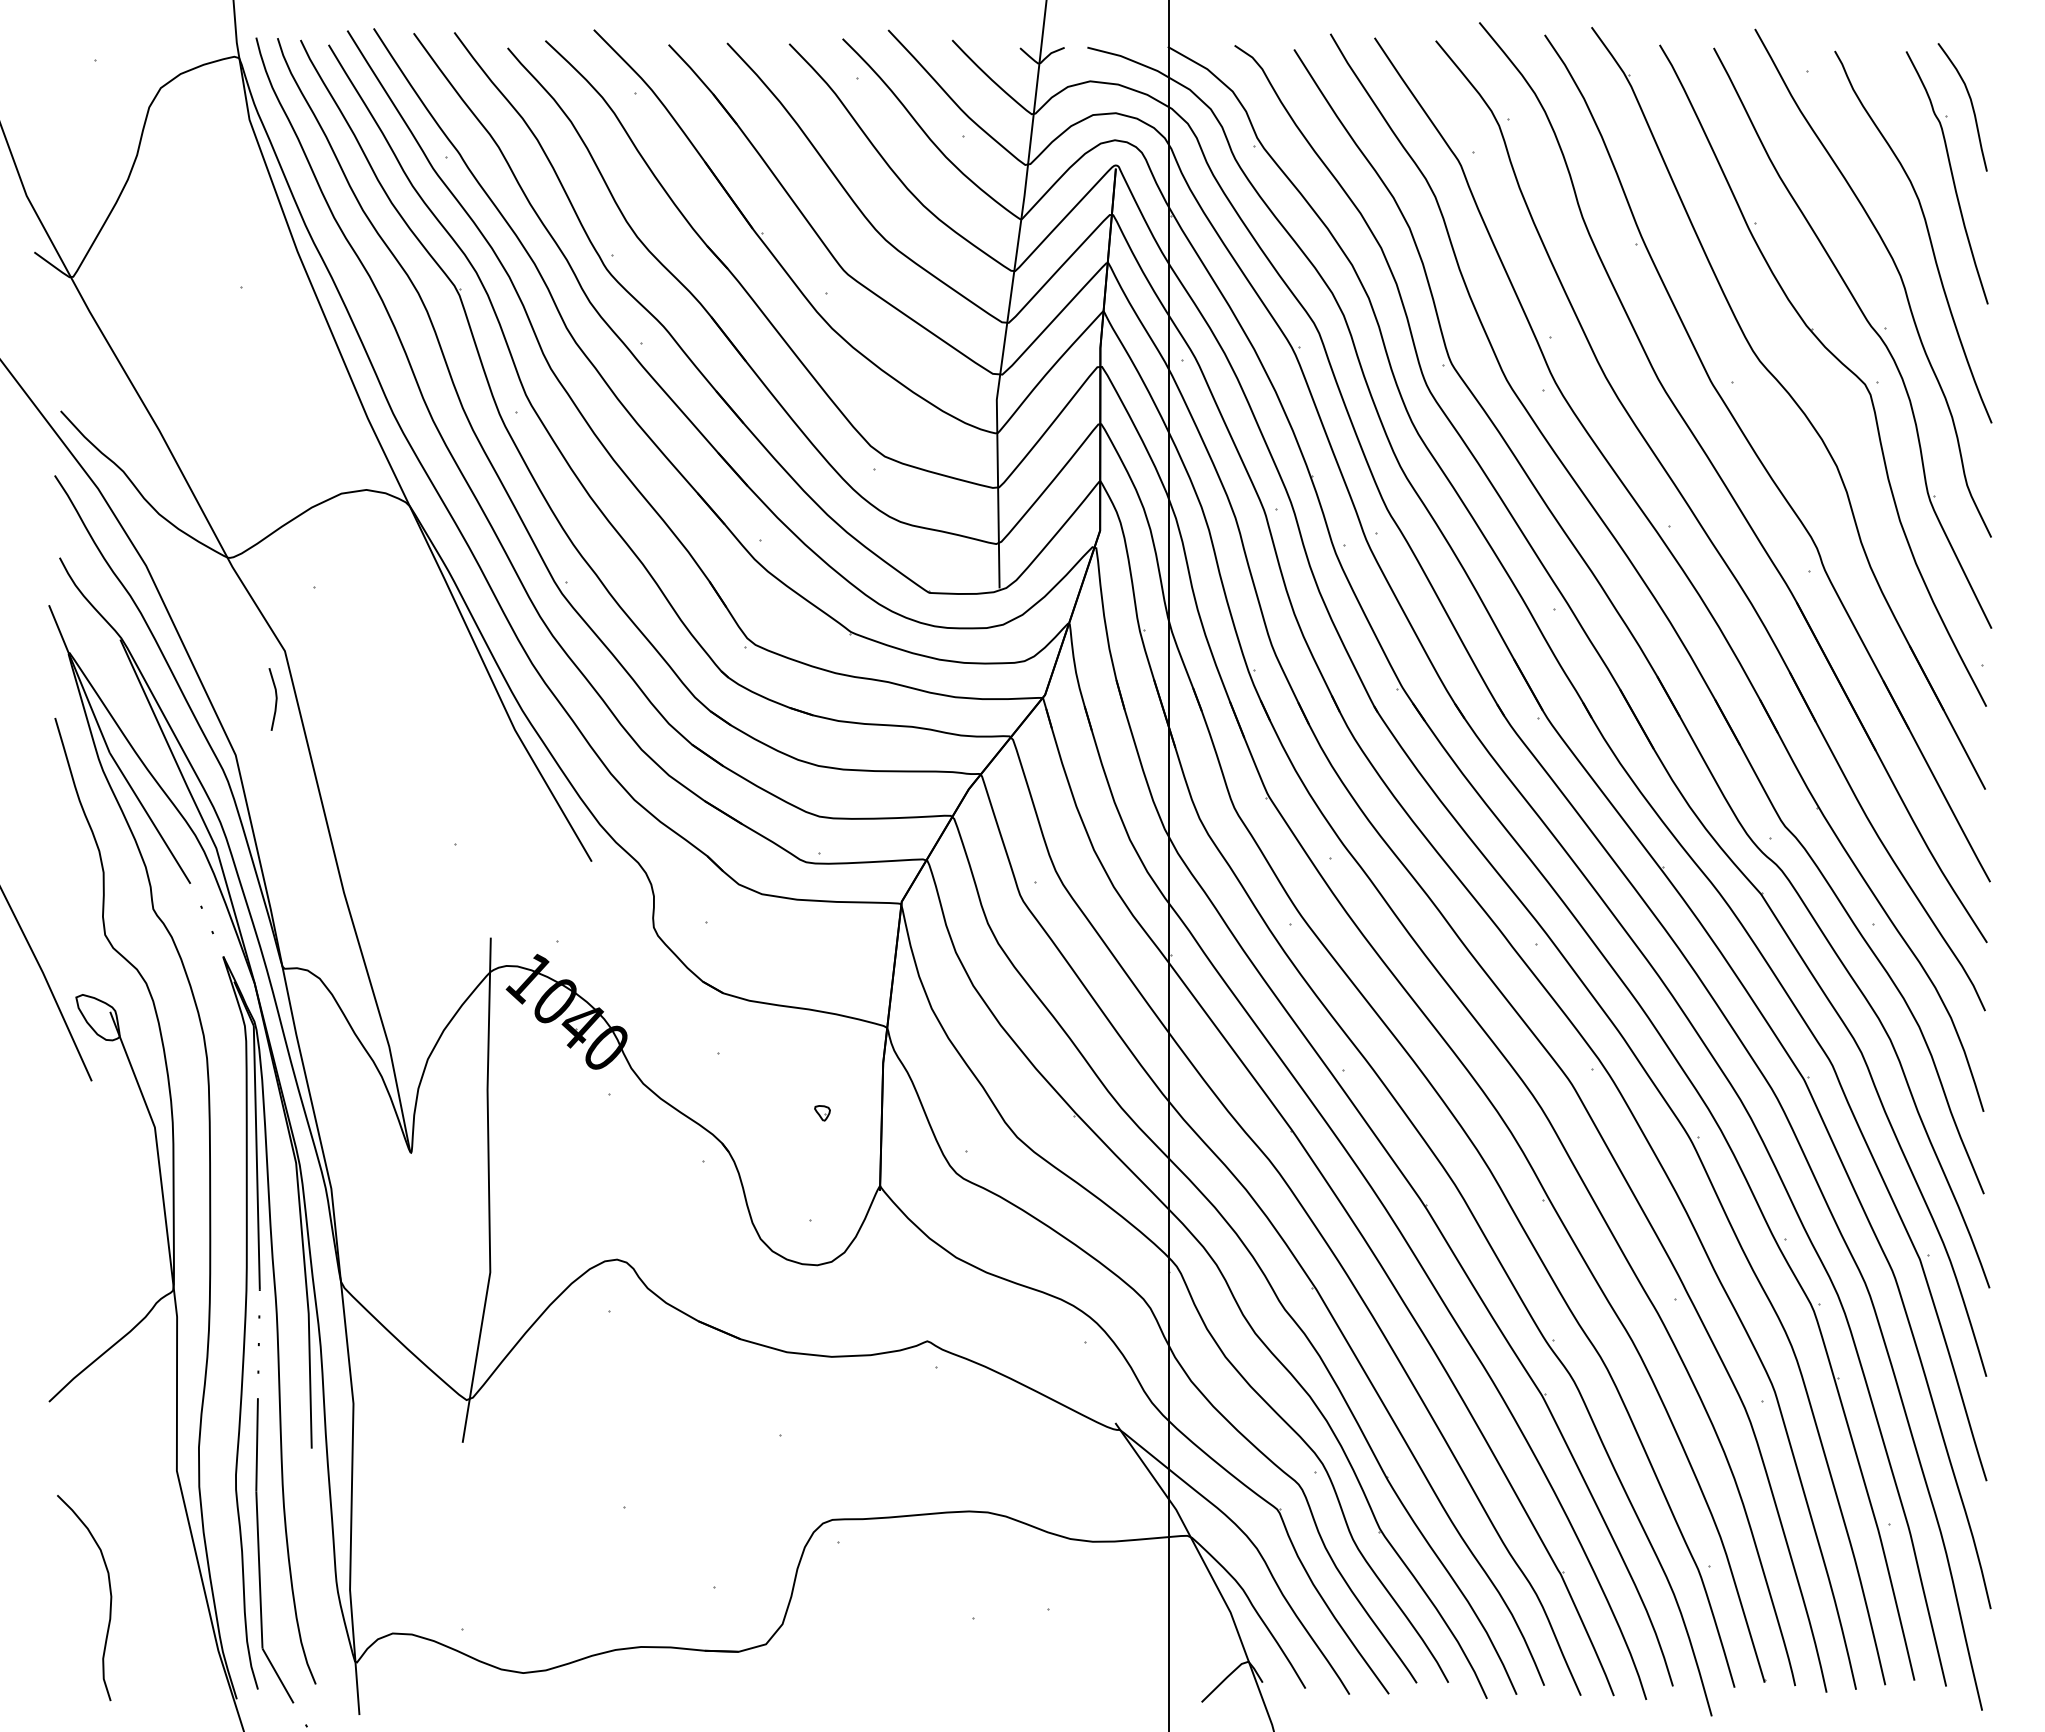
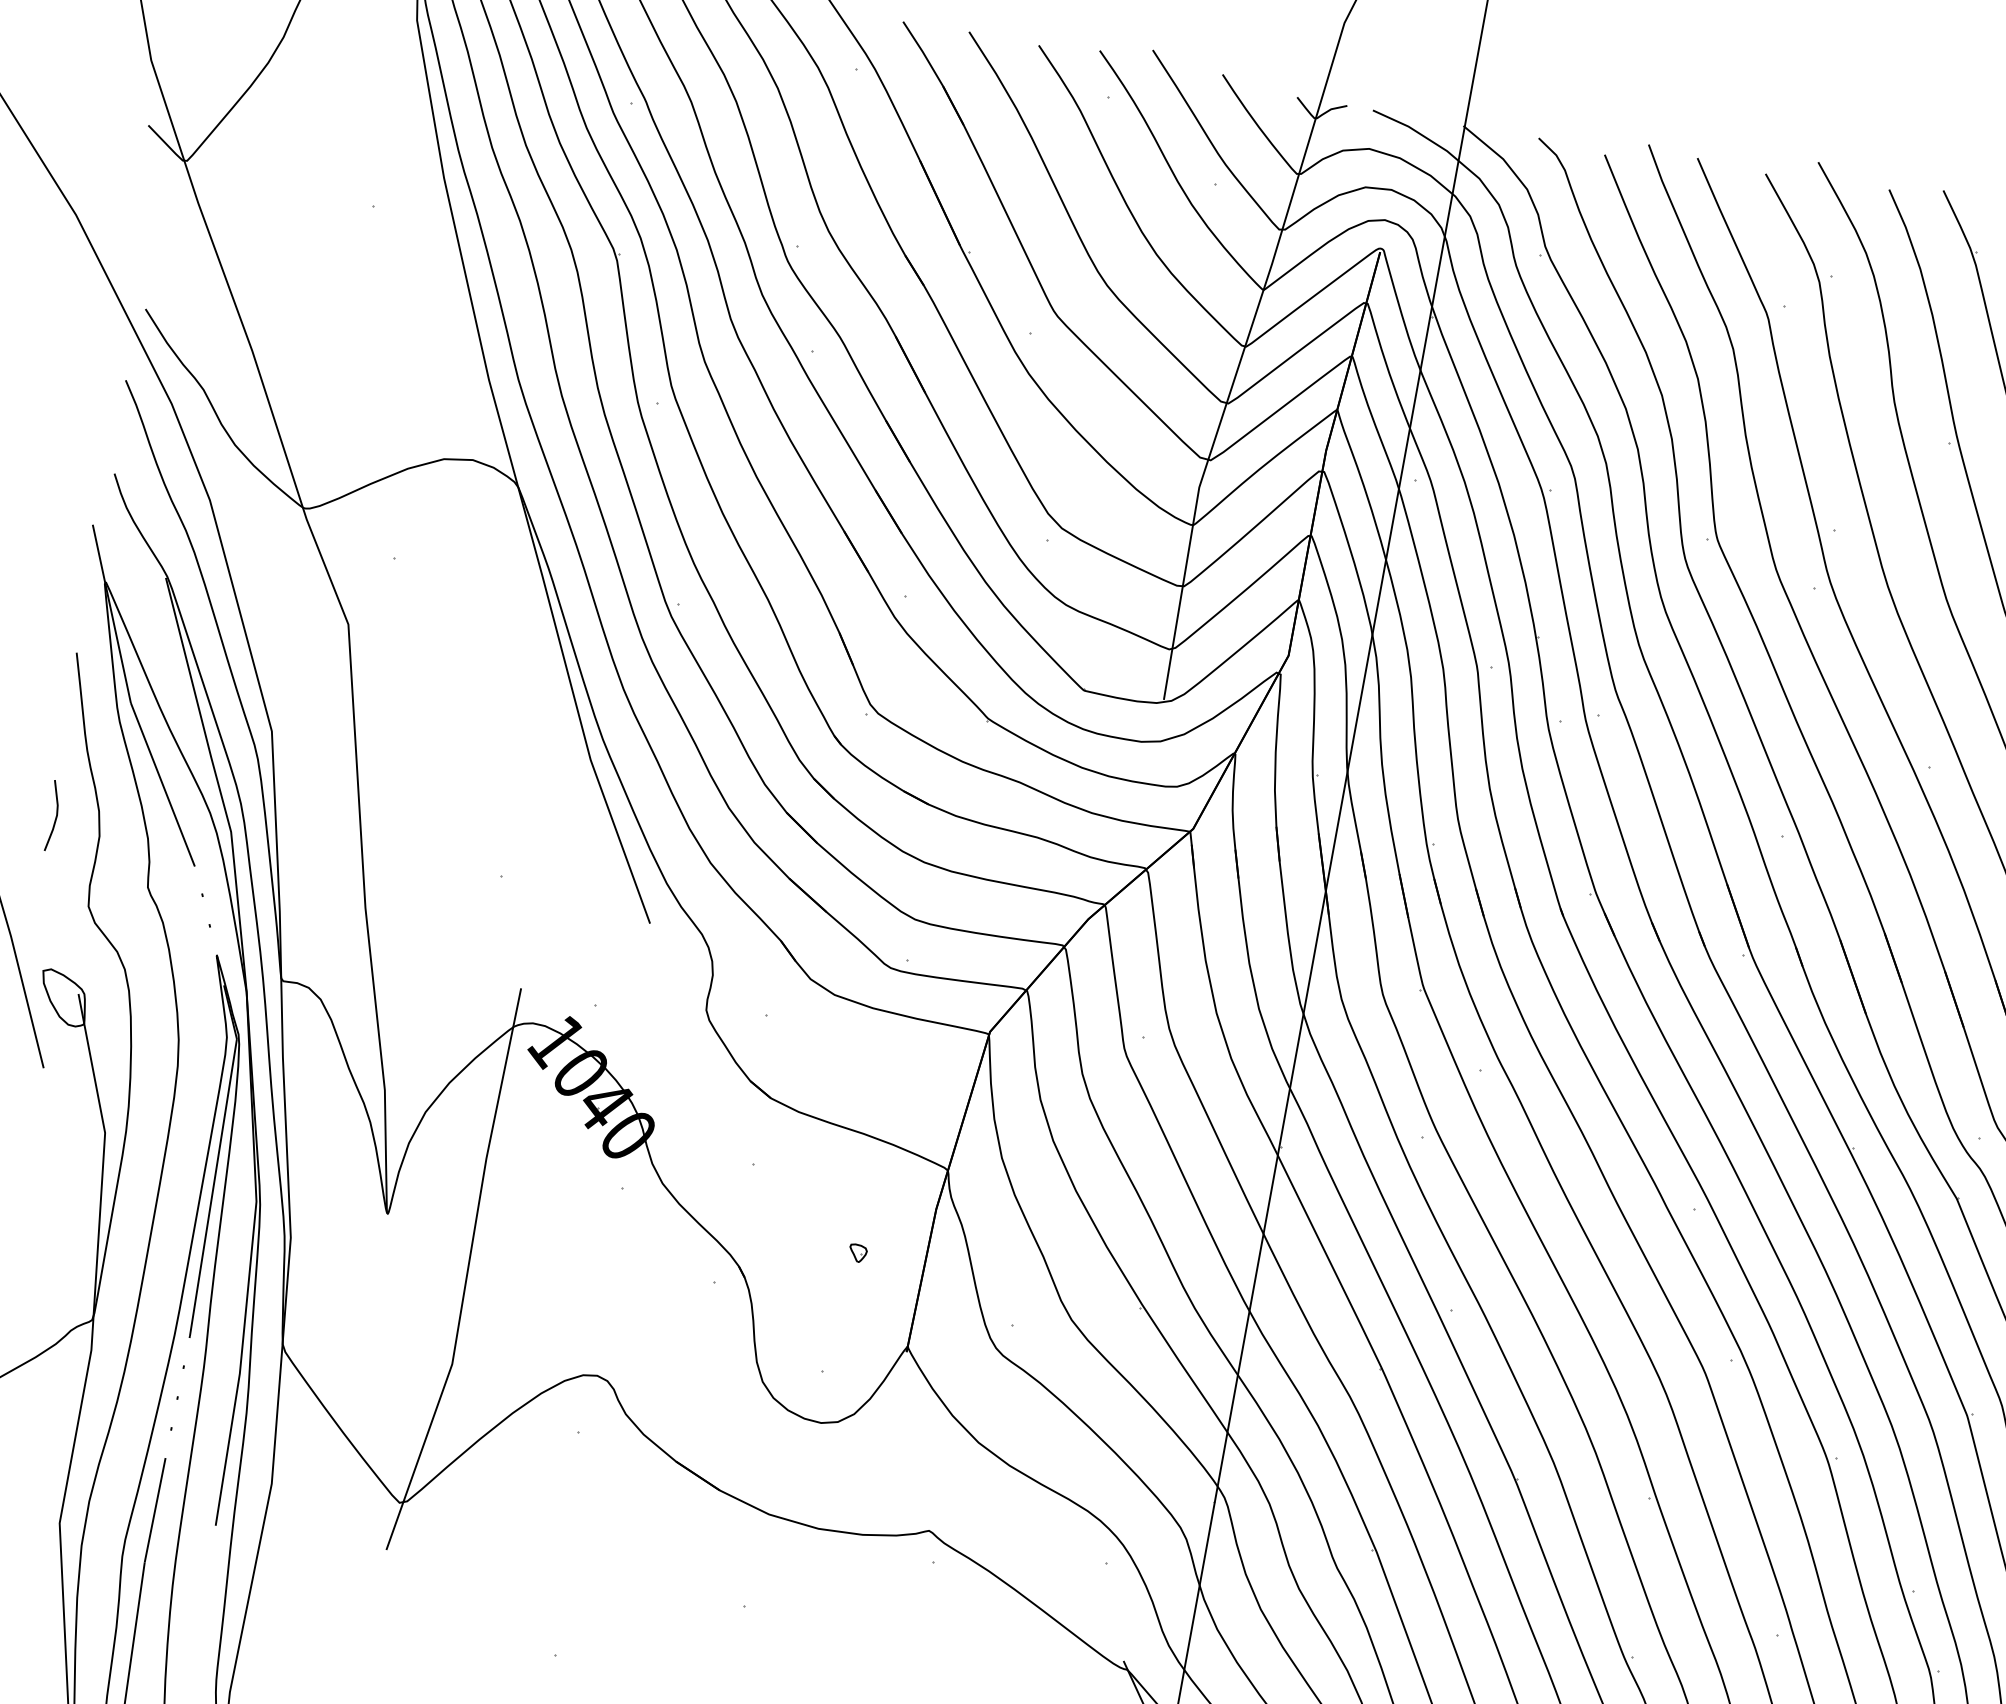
line: (275, 699) -> (55, 816), moved

